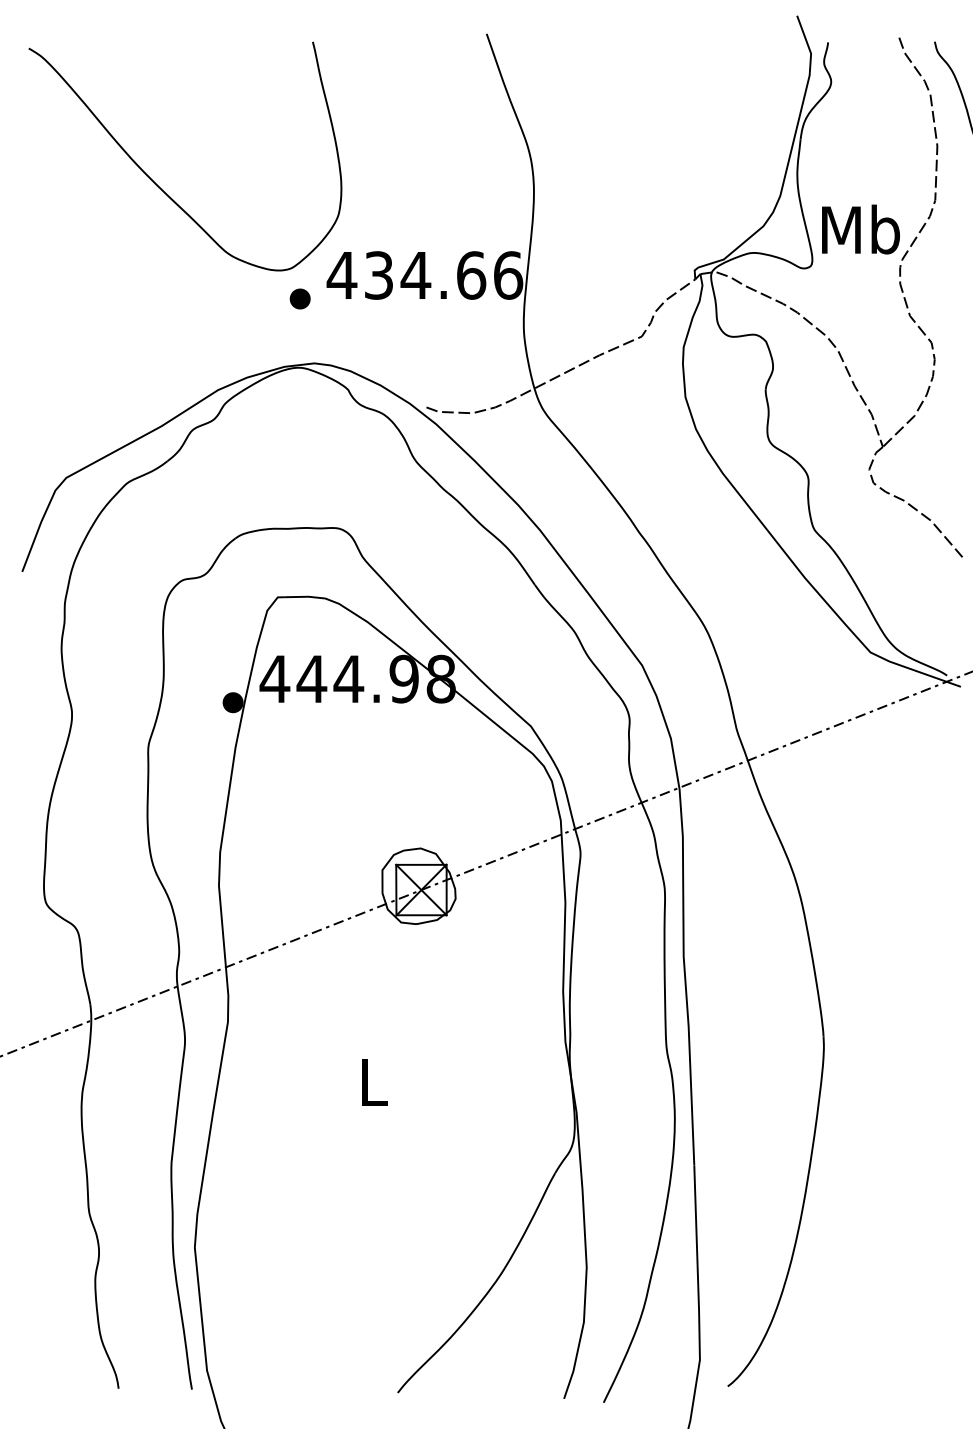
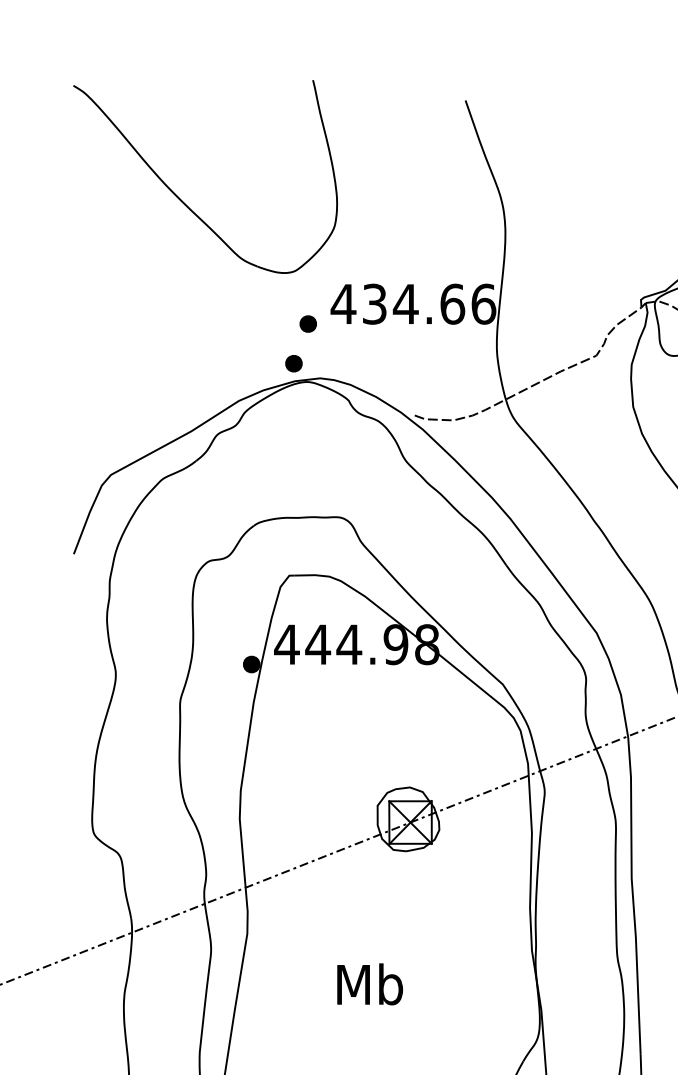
part: (157, 184) -> (182, 200), moved
part: (282, 345) -> (293, 363), added
text: (373, 1081) -> (370, 984), L -> Mb

